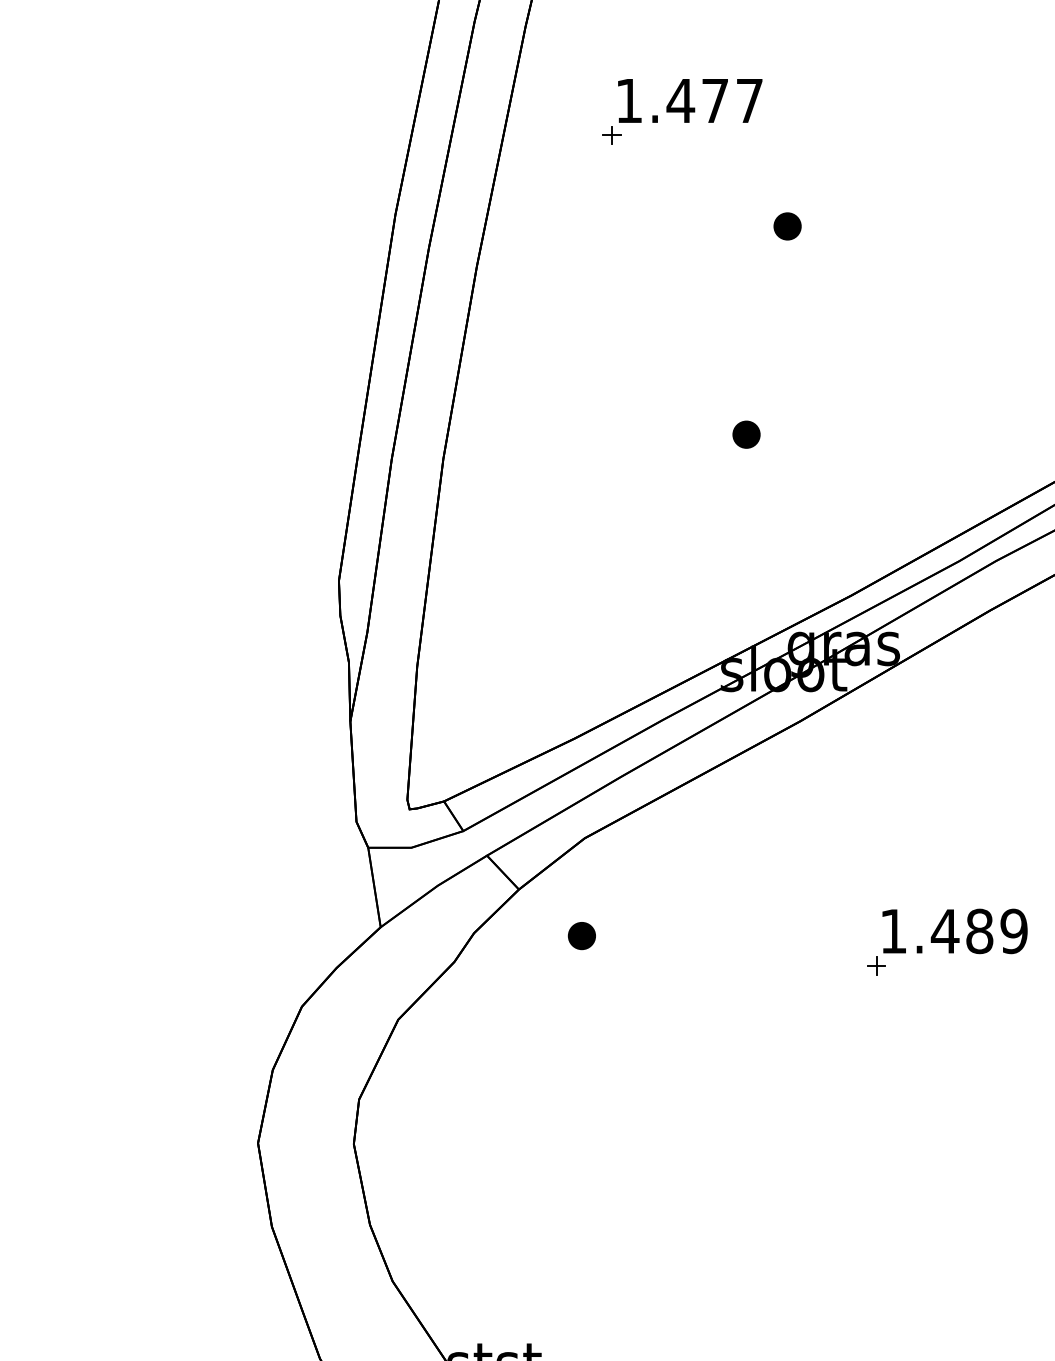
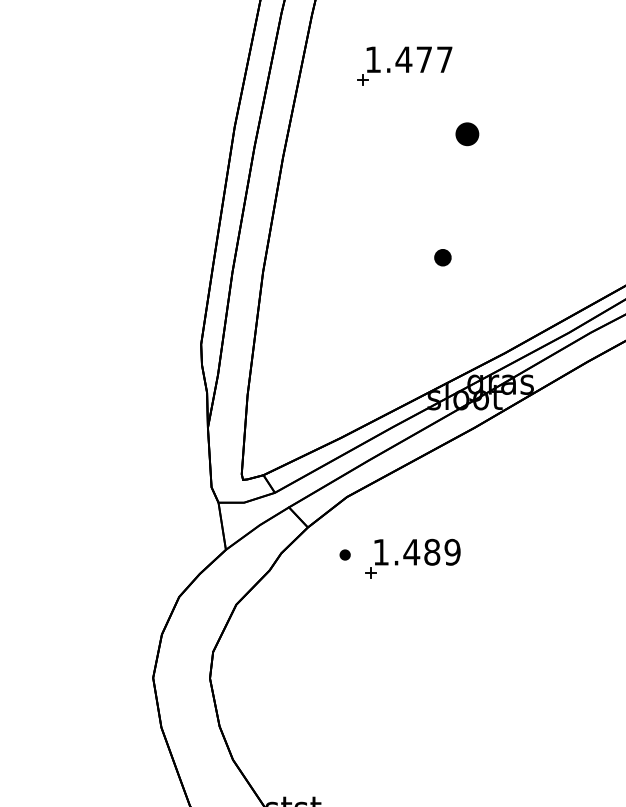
part: (786, 225) -> (466, 133), size x1.4
part: (580, 935) -> (344, 554), size x0.6
part: (946, 941) -> (412, 558), moved

